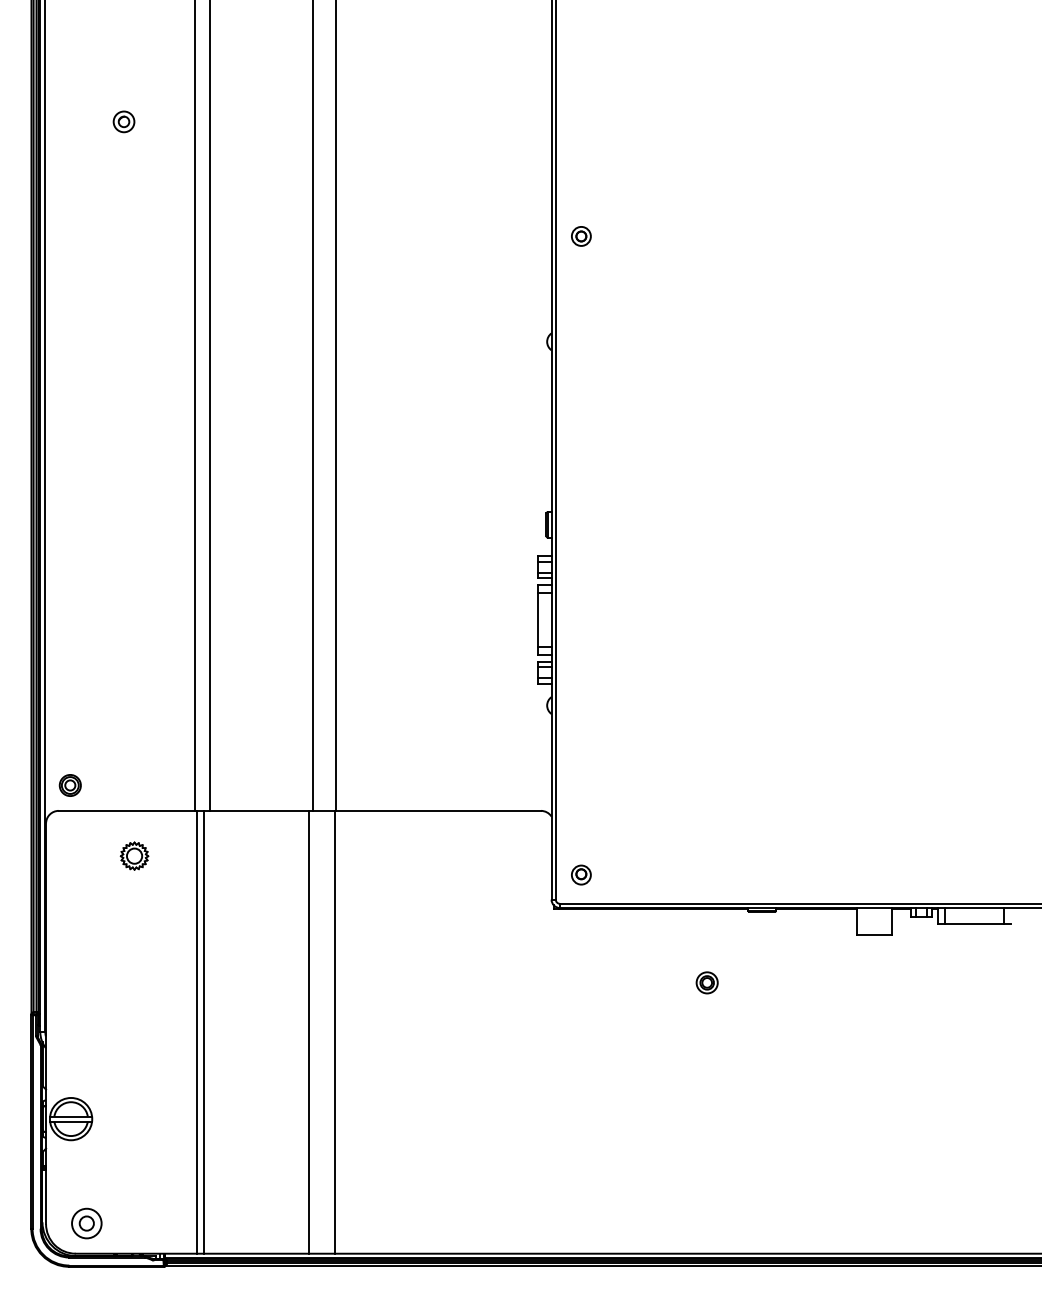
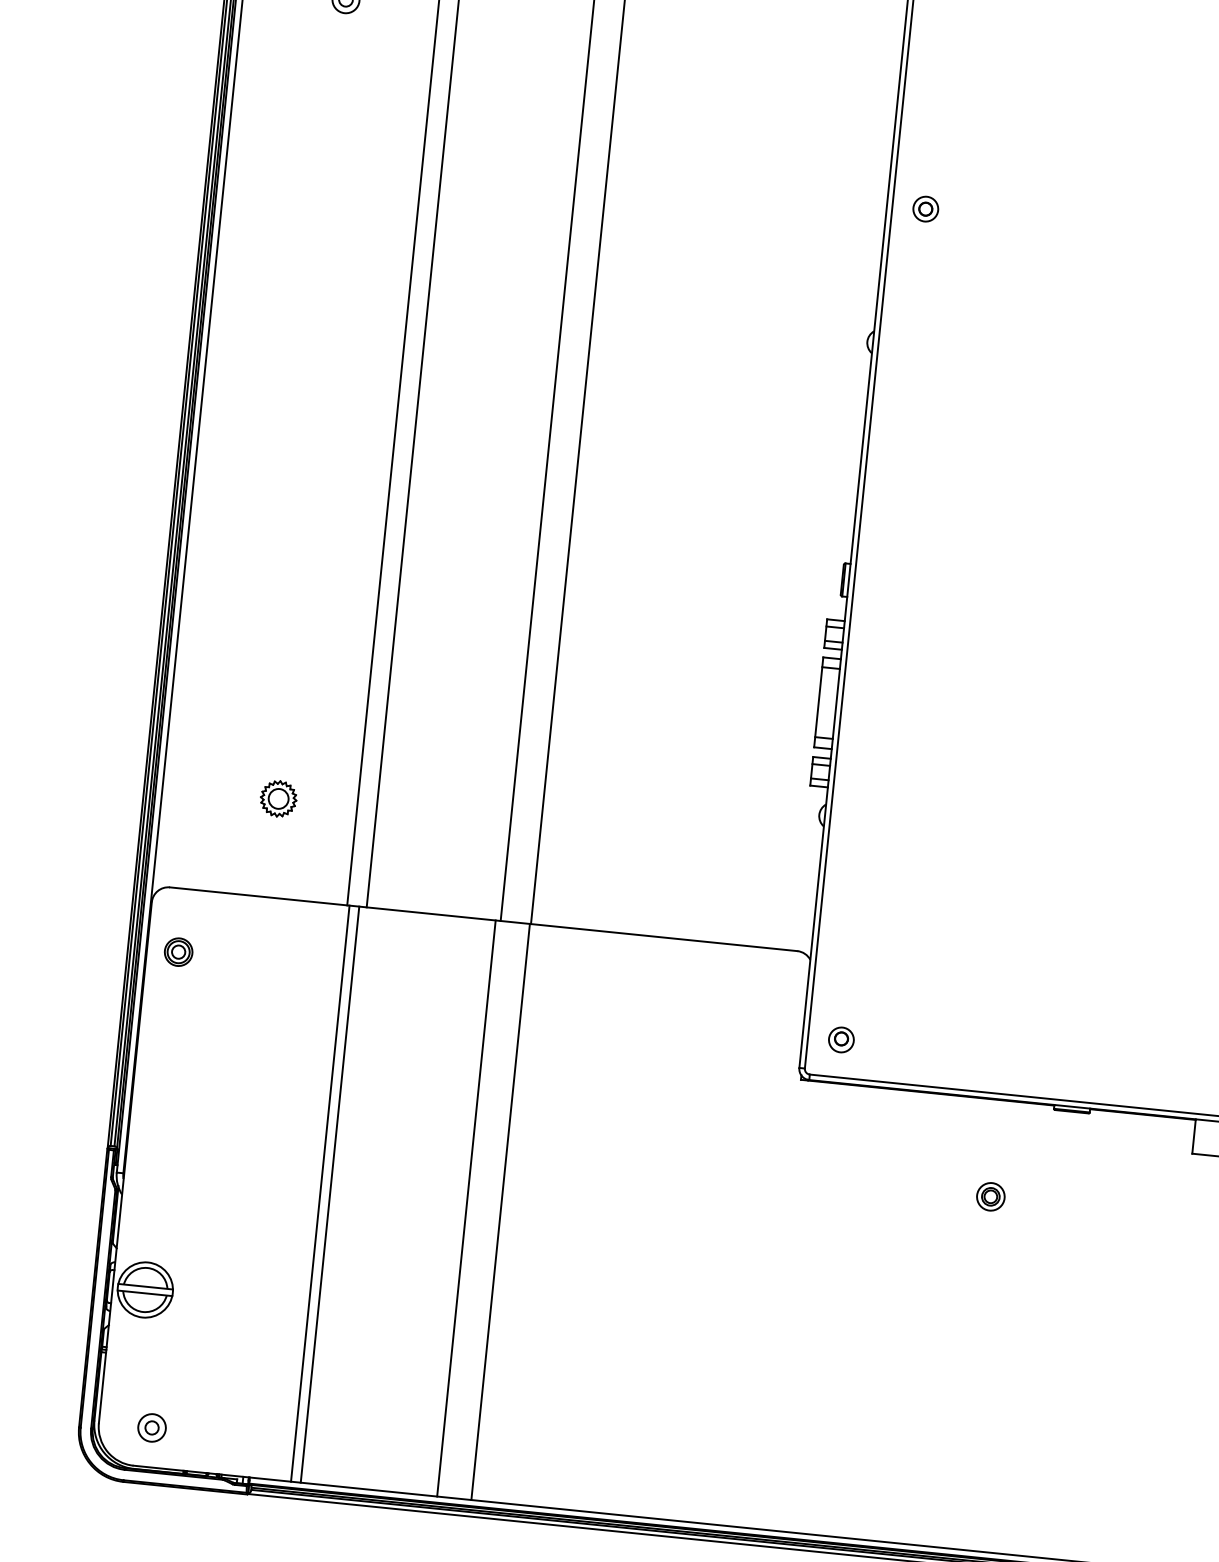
part: (69, 785) -> (177, 952), moved
part: (134, 855) -> (278, 798), moved
part: (86, 1223) -> (151, 1427), size x0.71

